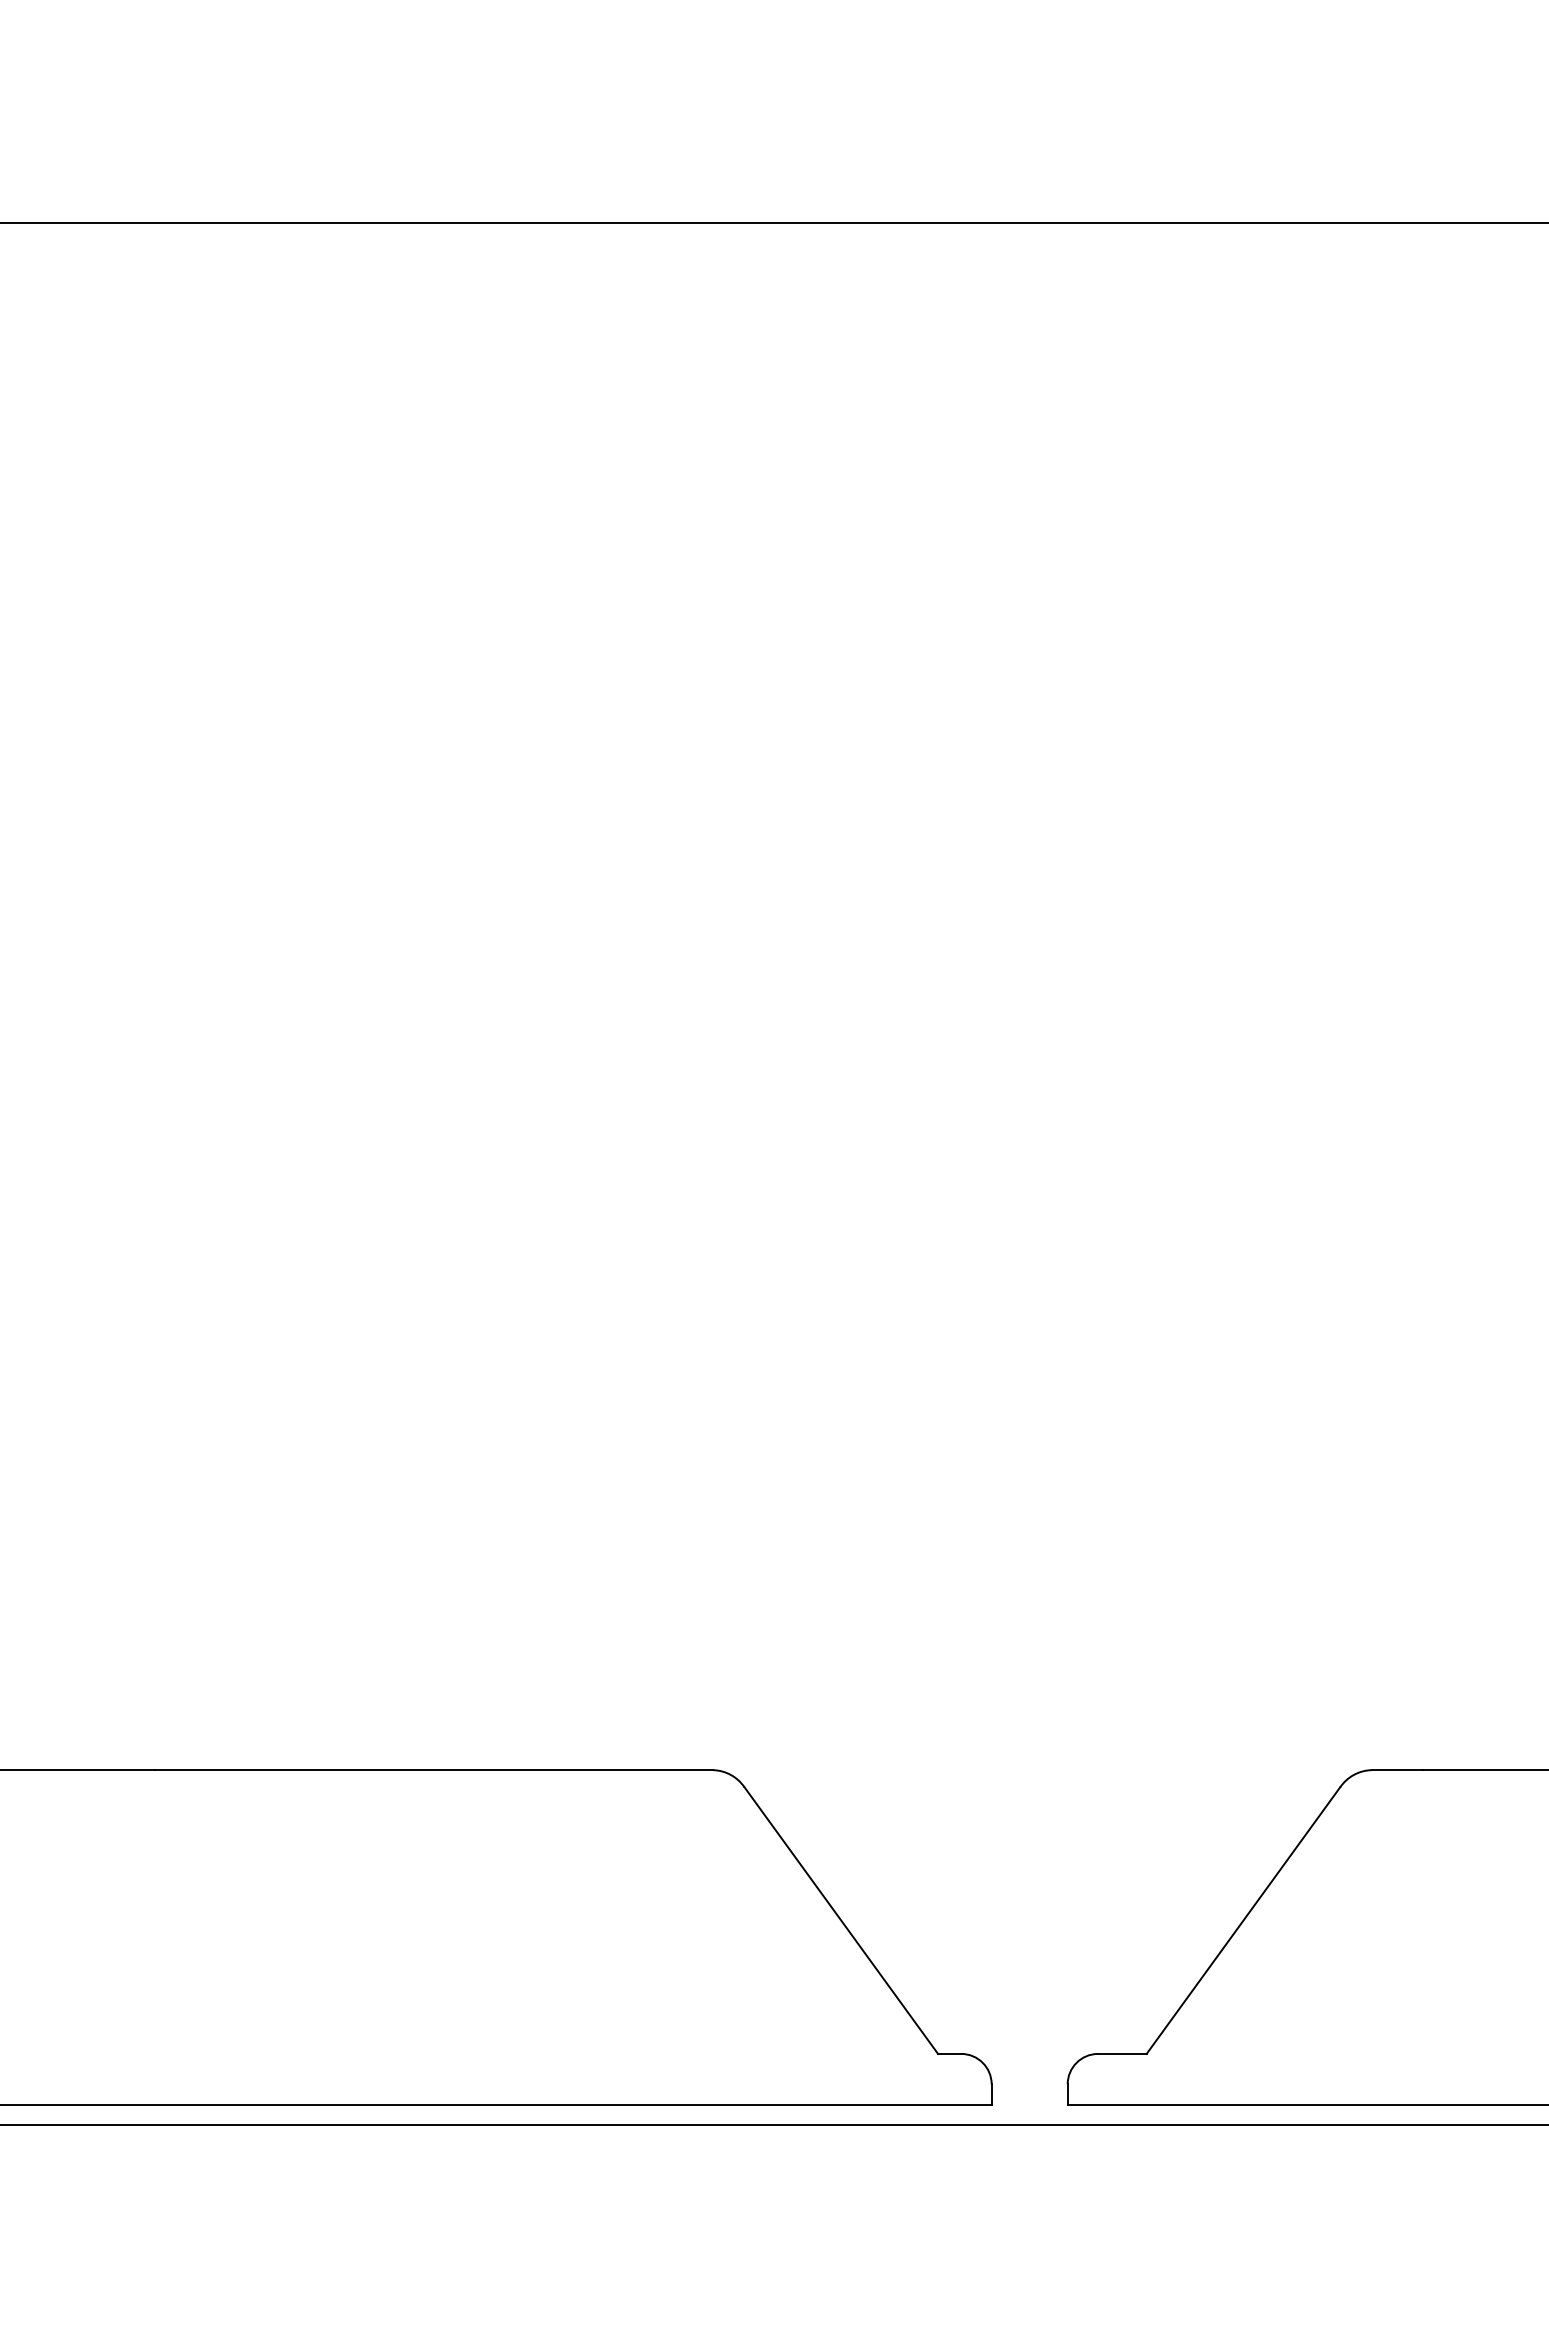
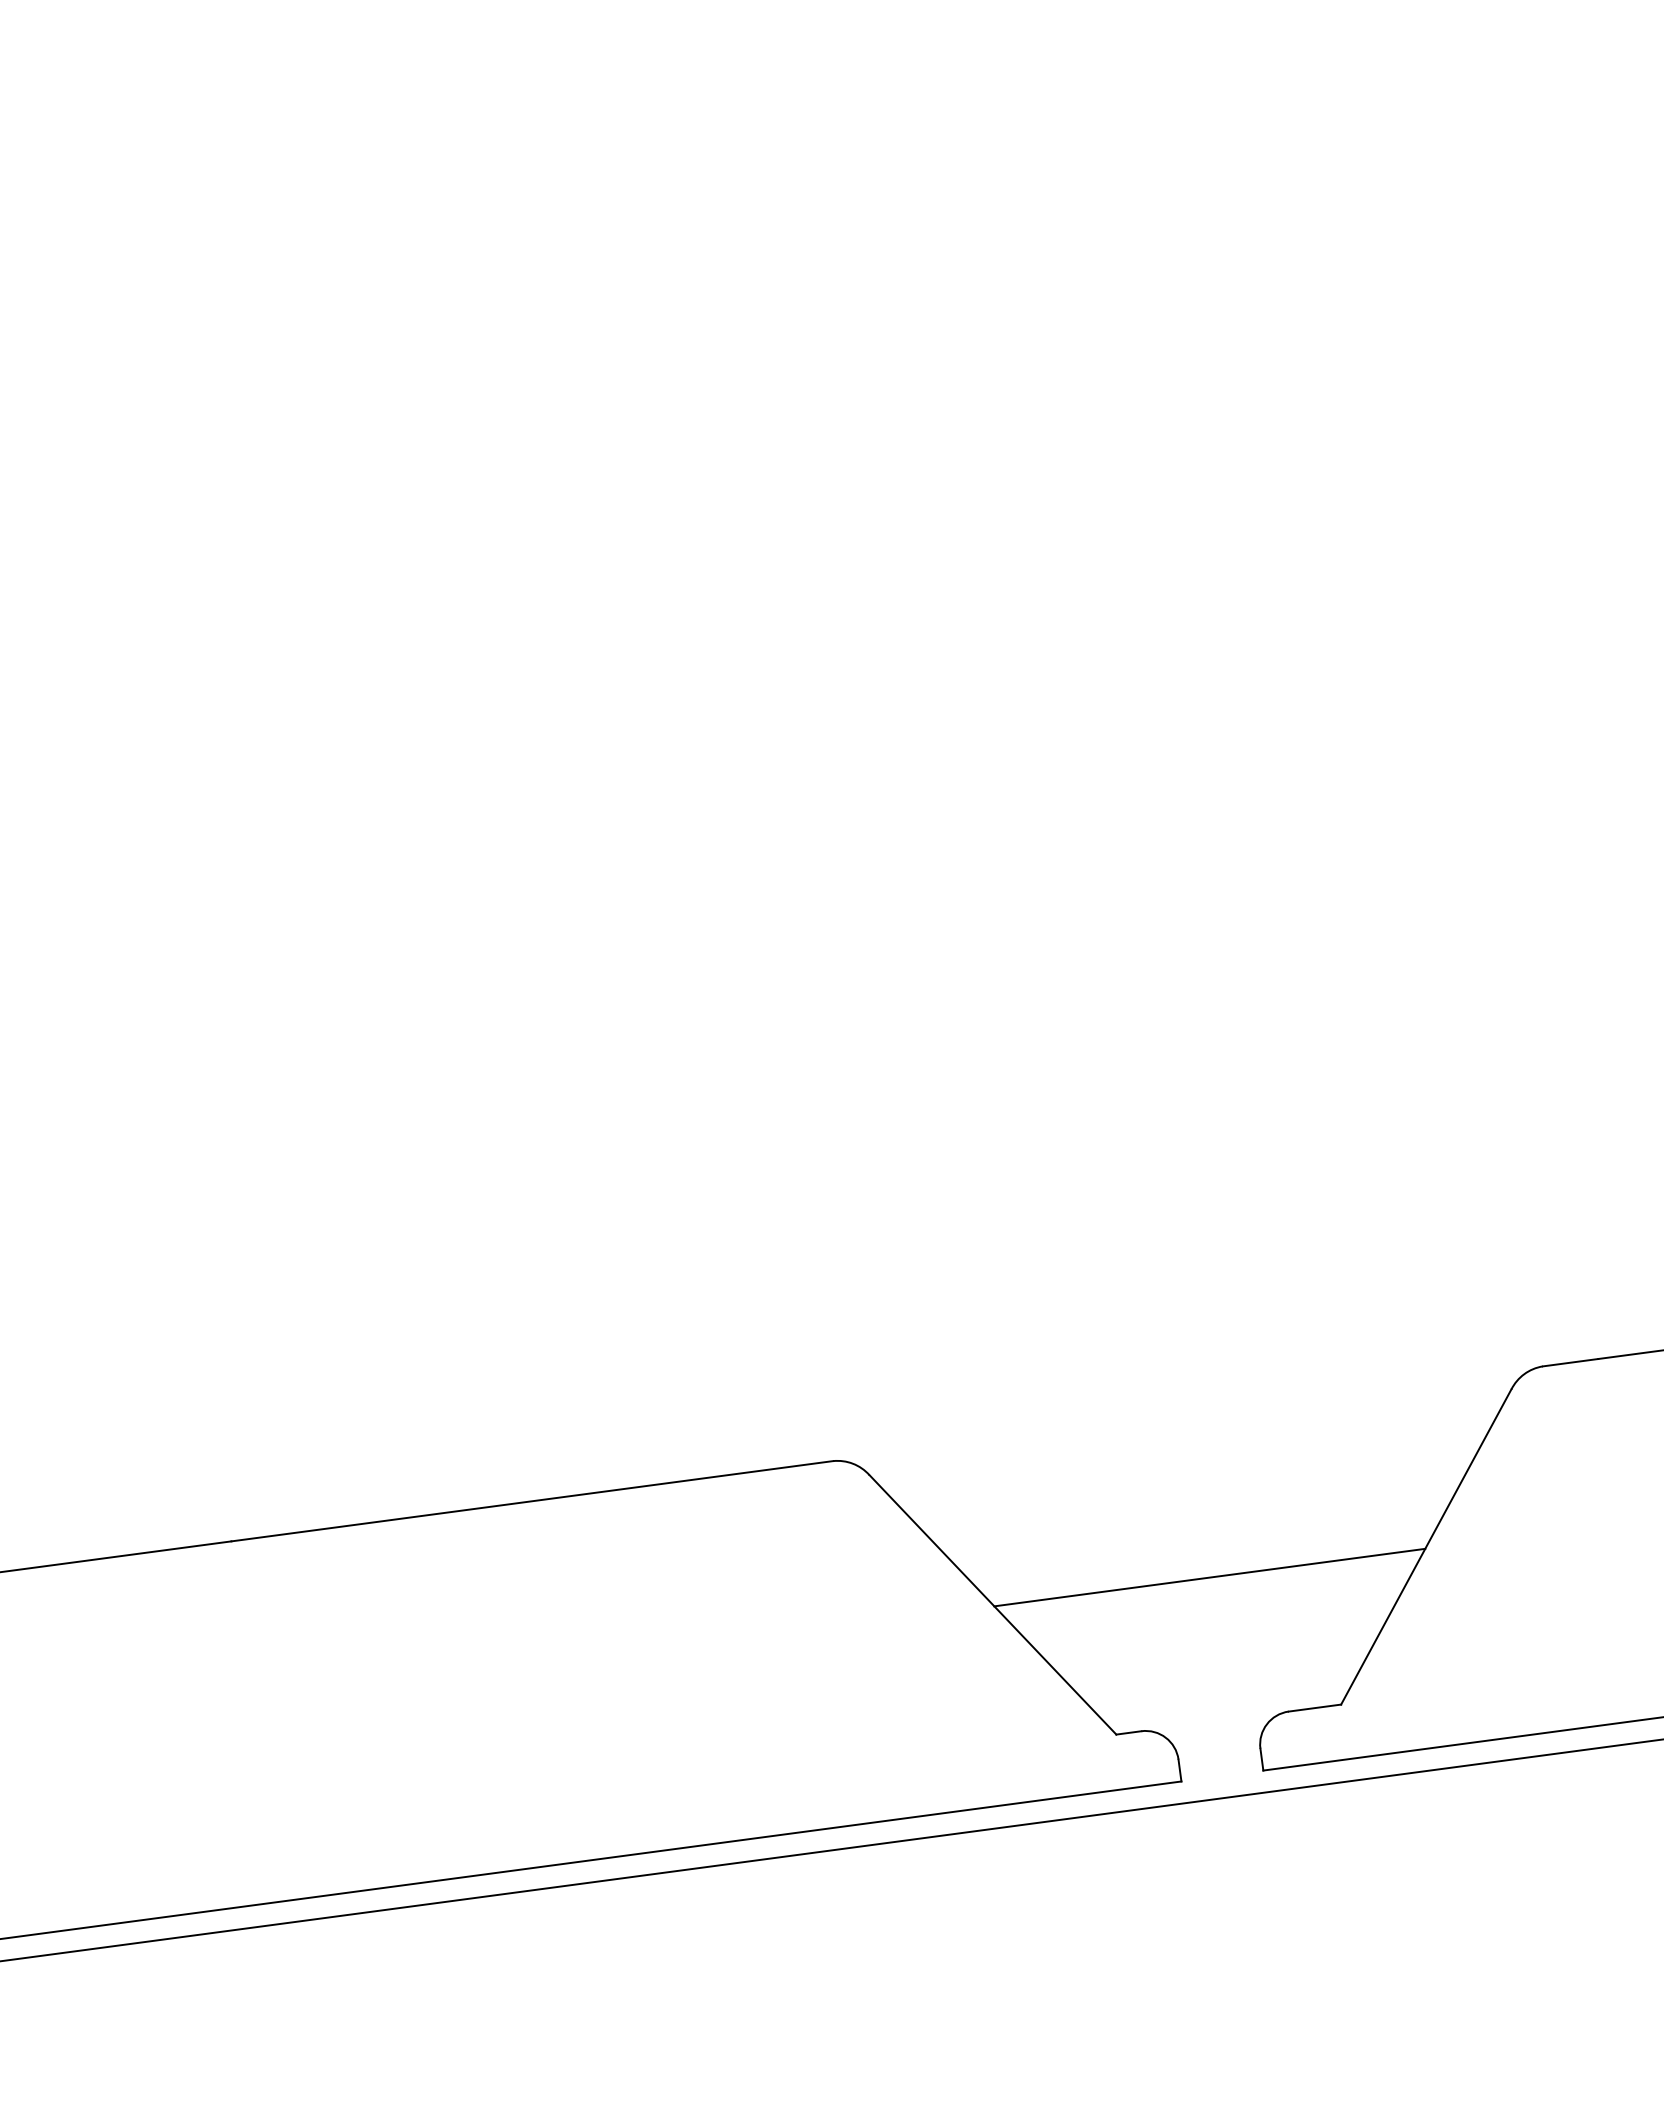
line: (1042, 1922) -> (1210, 1577), added

